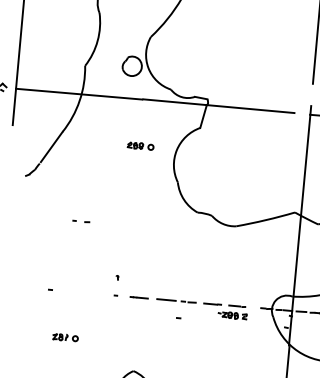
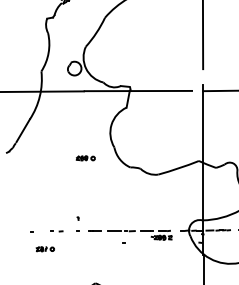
part: (140, 146) -> (85, 158), moved
part: (80, 221) -> (56, 231), moved
part: (64, 337) -> (44, 249), moved

